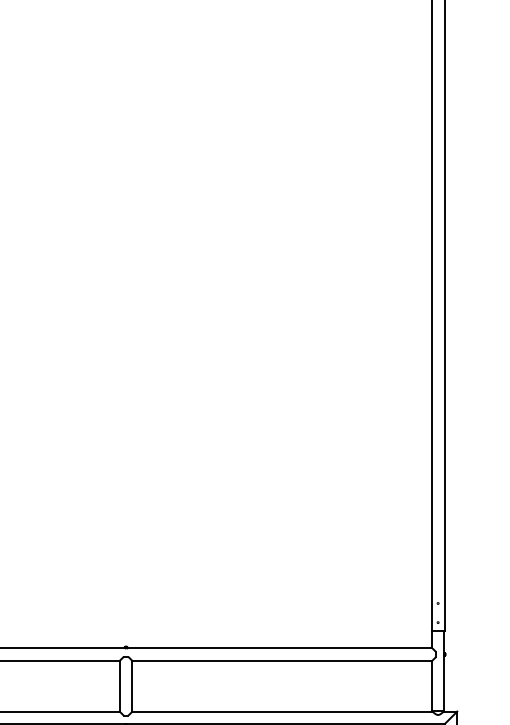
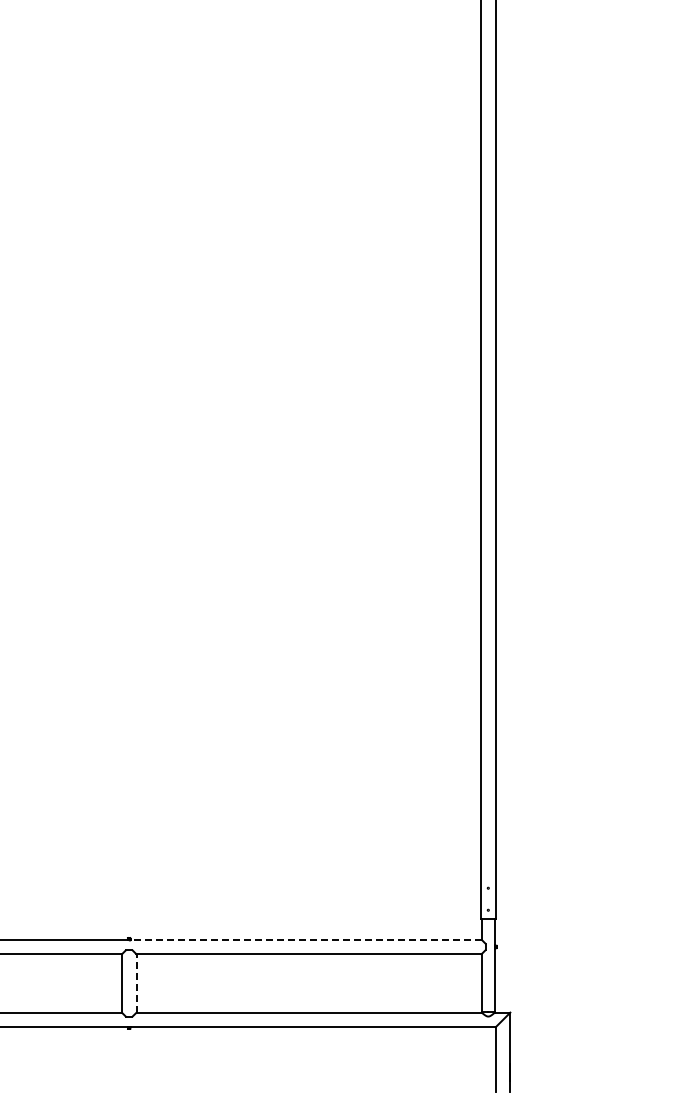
line: (279, 648) -> (305, 939), solid -> dashed
line: (132, 686) -> (136, 983), solid -> dashed

